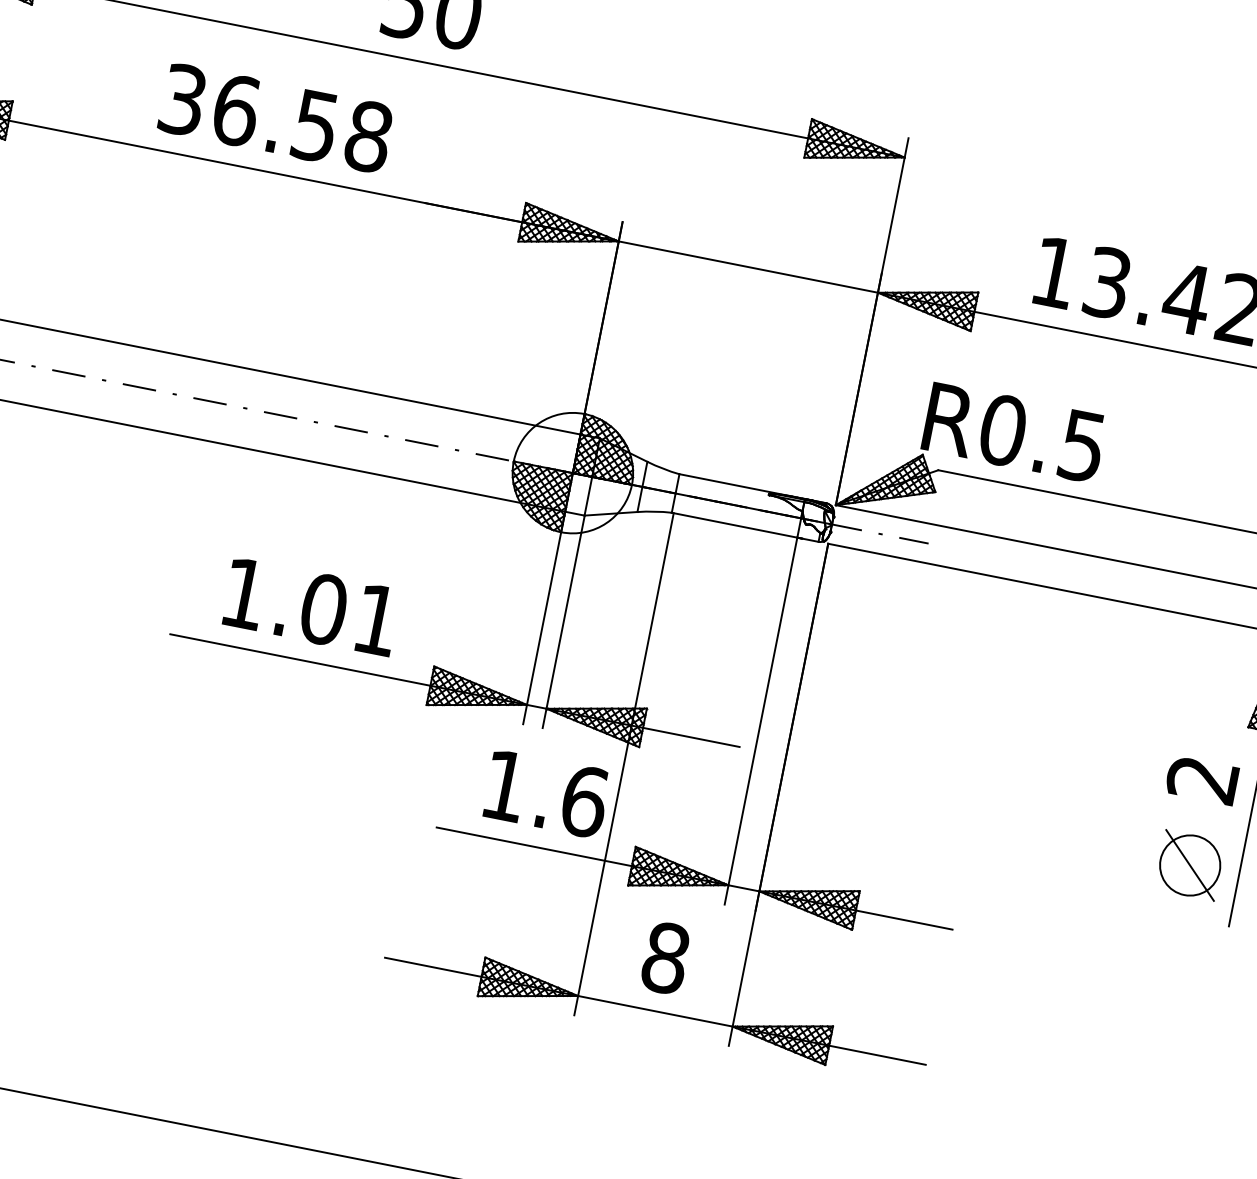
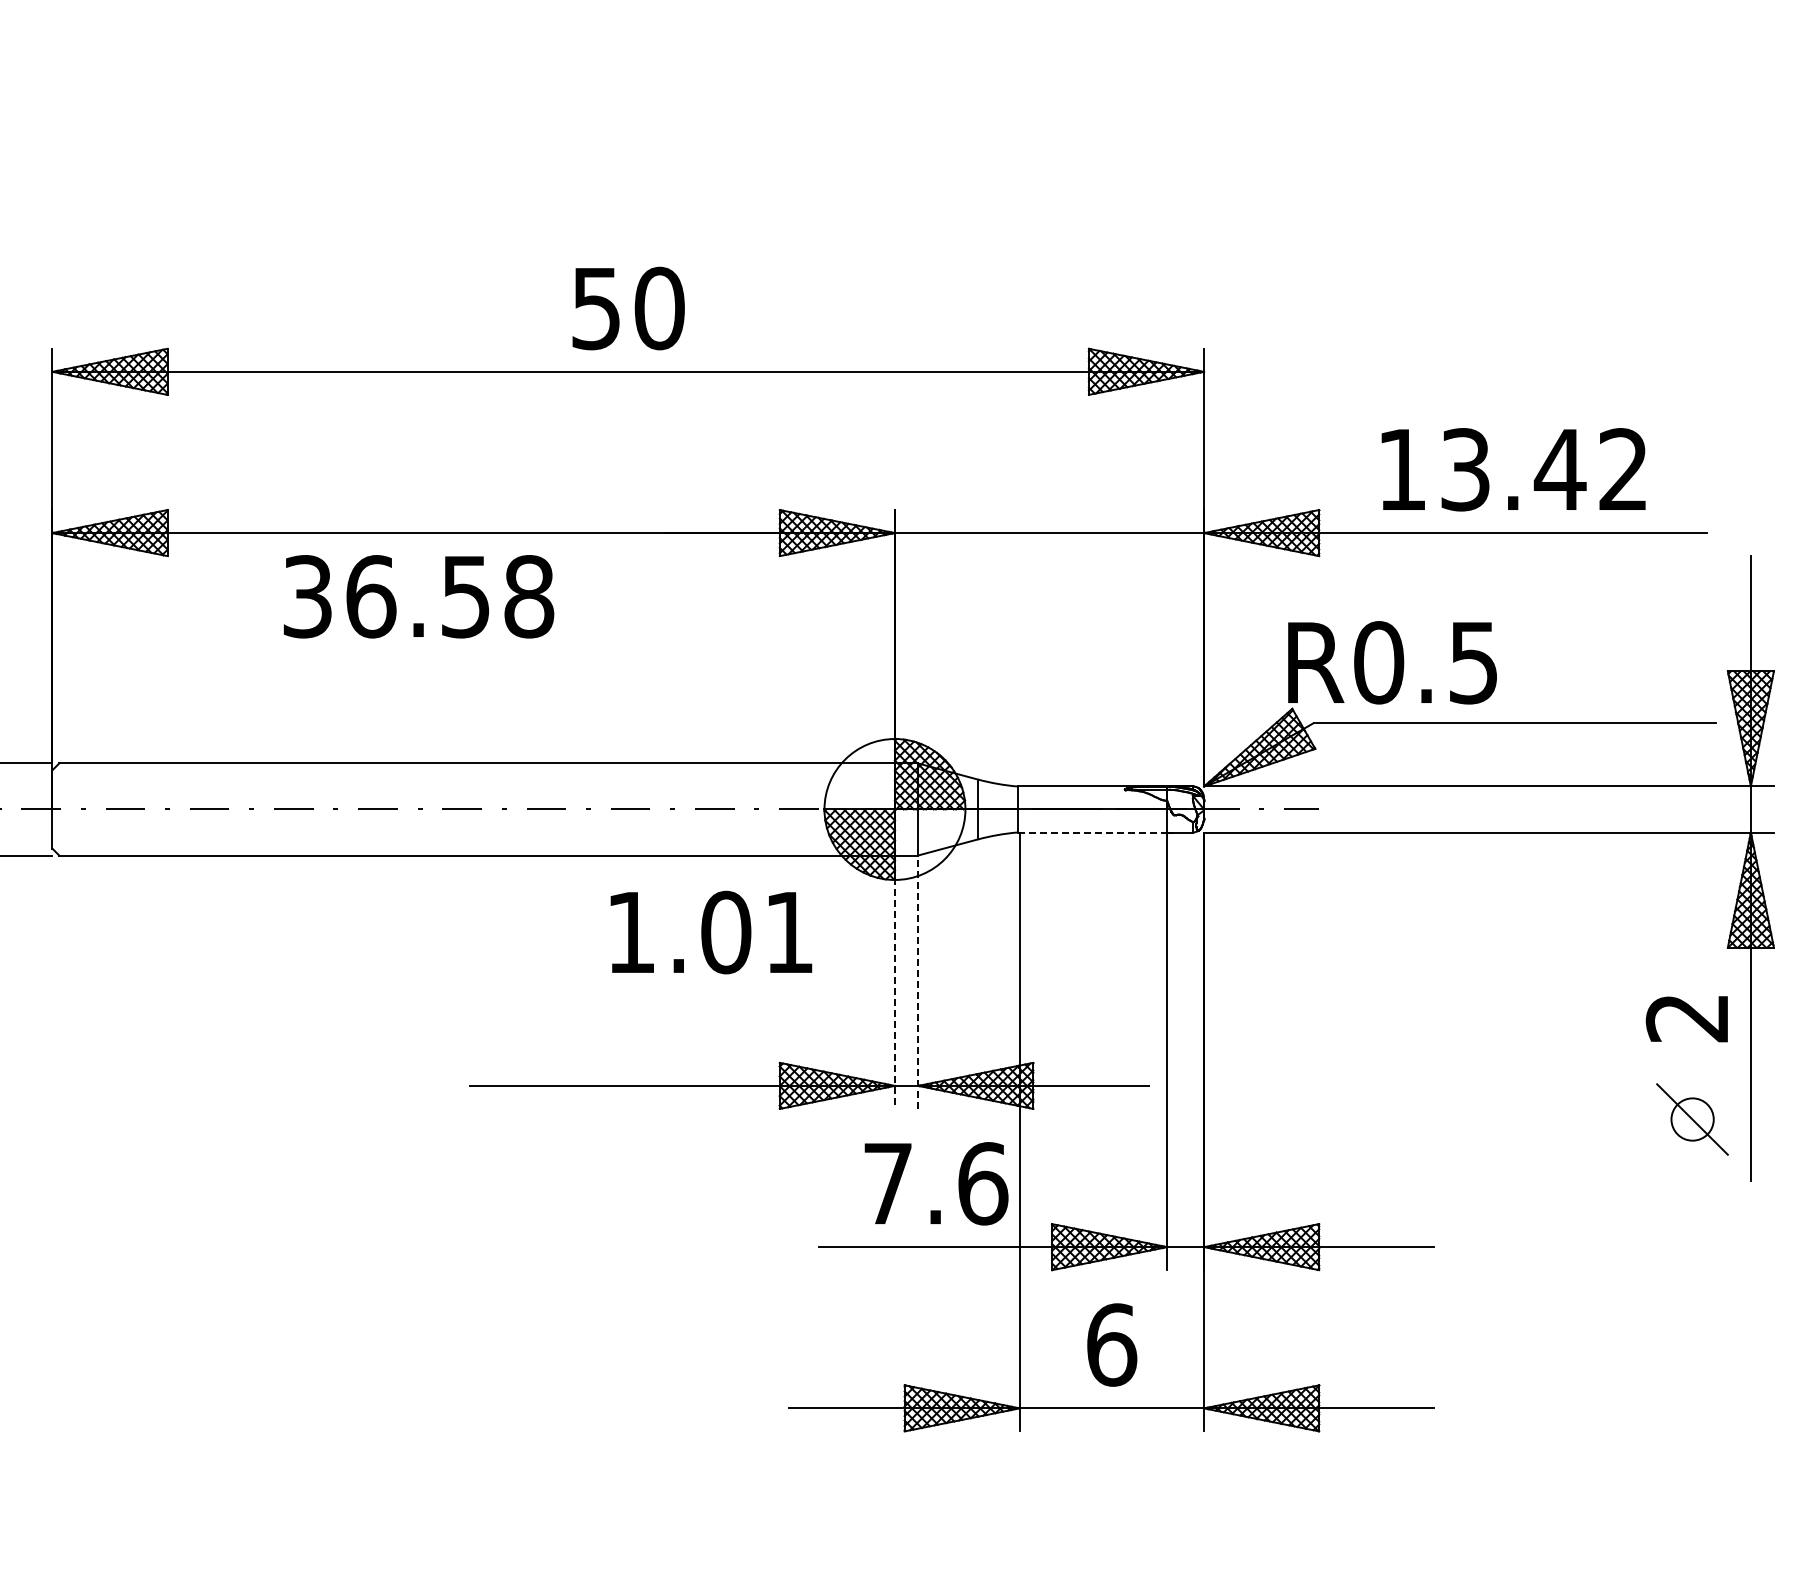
text: (276, 118) -> (419, 596), moved
line: (734, 525) -> (1092, 832), solid -> dashed
text: (311, 607) -> (711, 932), moved
line: (543, 618) -> (894, 982), solid -> dashed
line: (563, 622) -> (918, 982), solid -> dashed
text: (504, 785) -> (887, 1183), 1.6 -> 7.6
circle: (1190, 865) -> (1692, 1119), size x0.6
text: (666, 957) -> (1112, 1344), 8 -> 6

